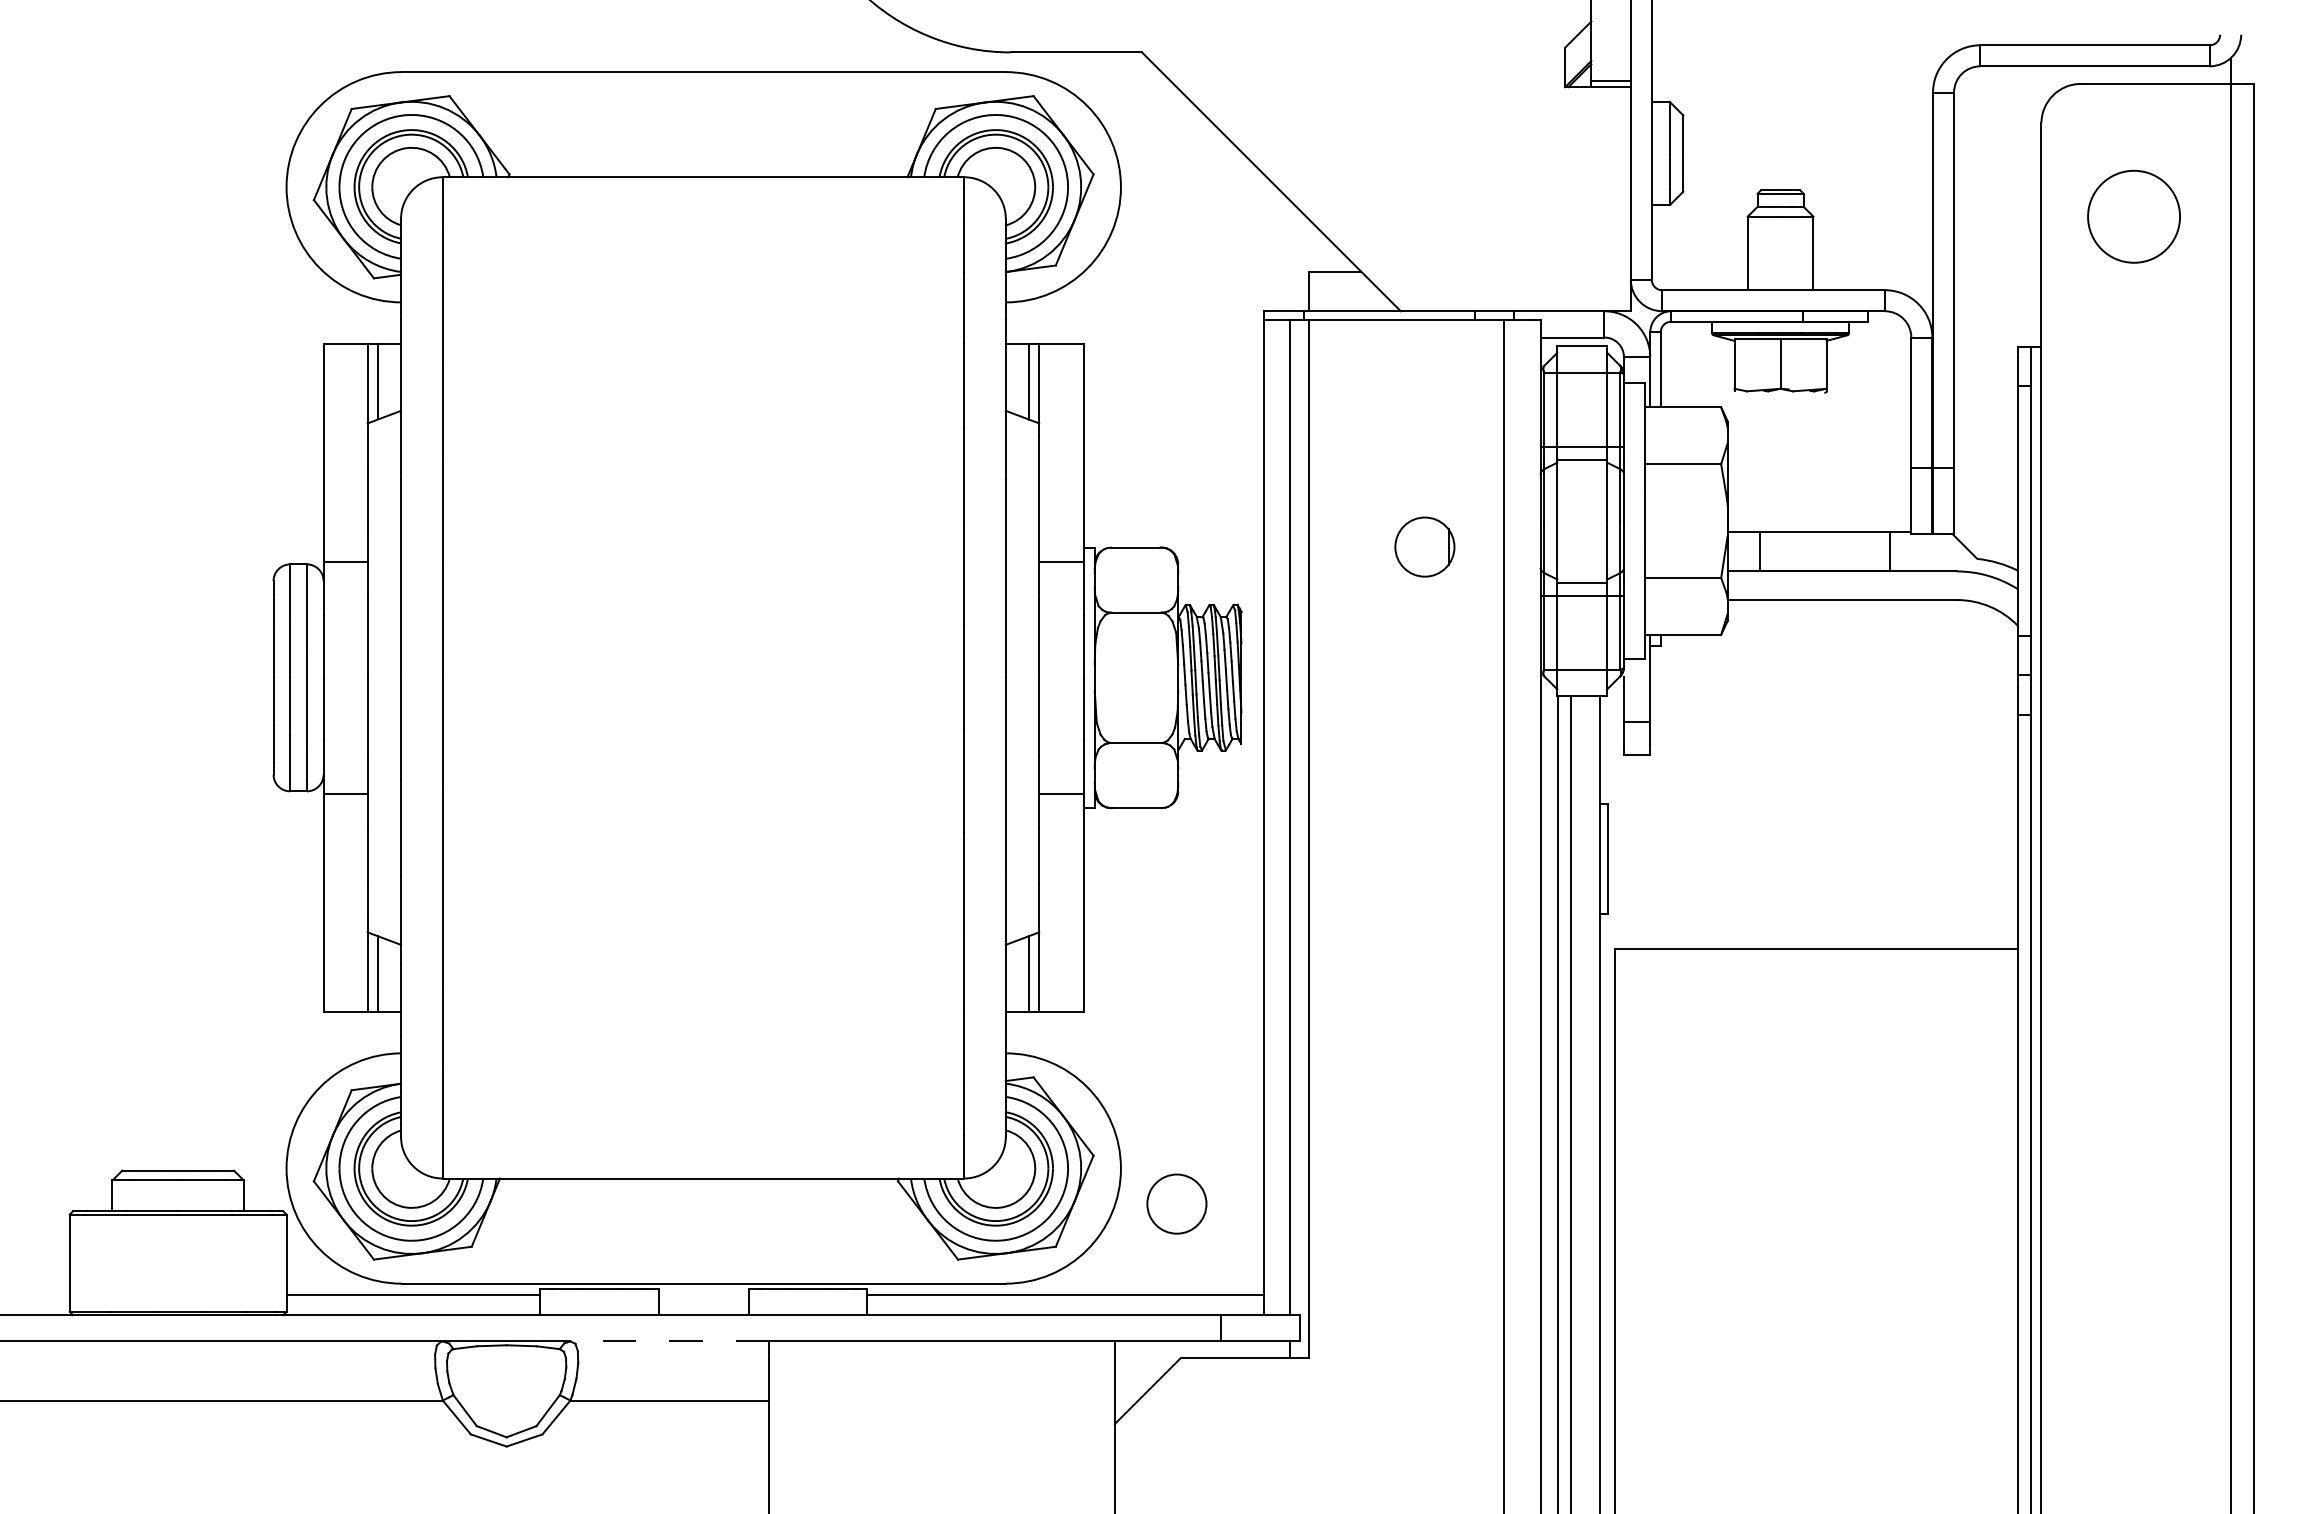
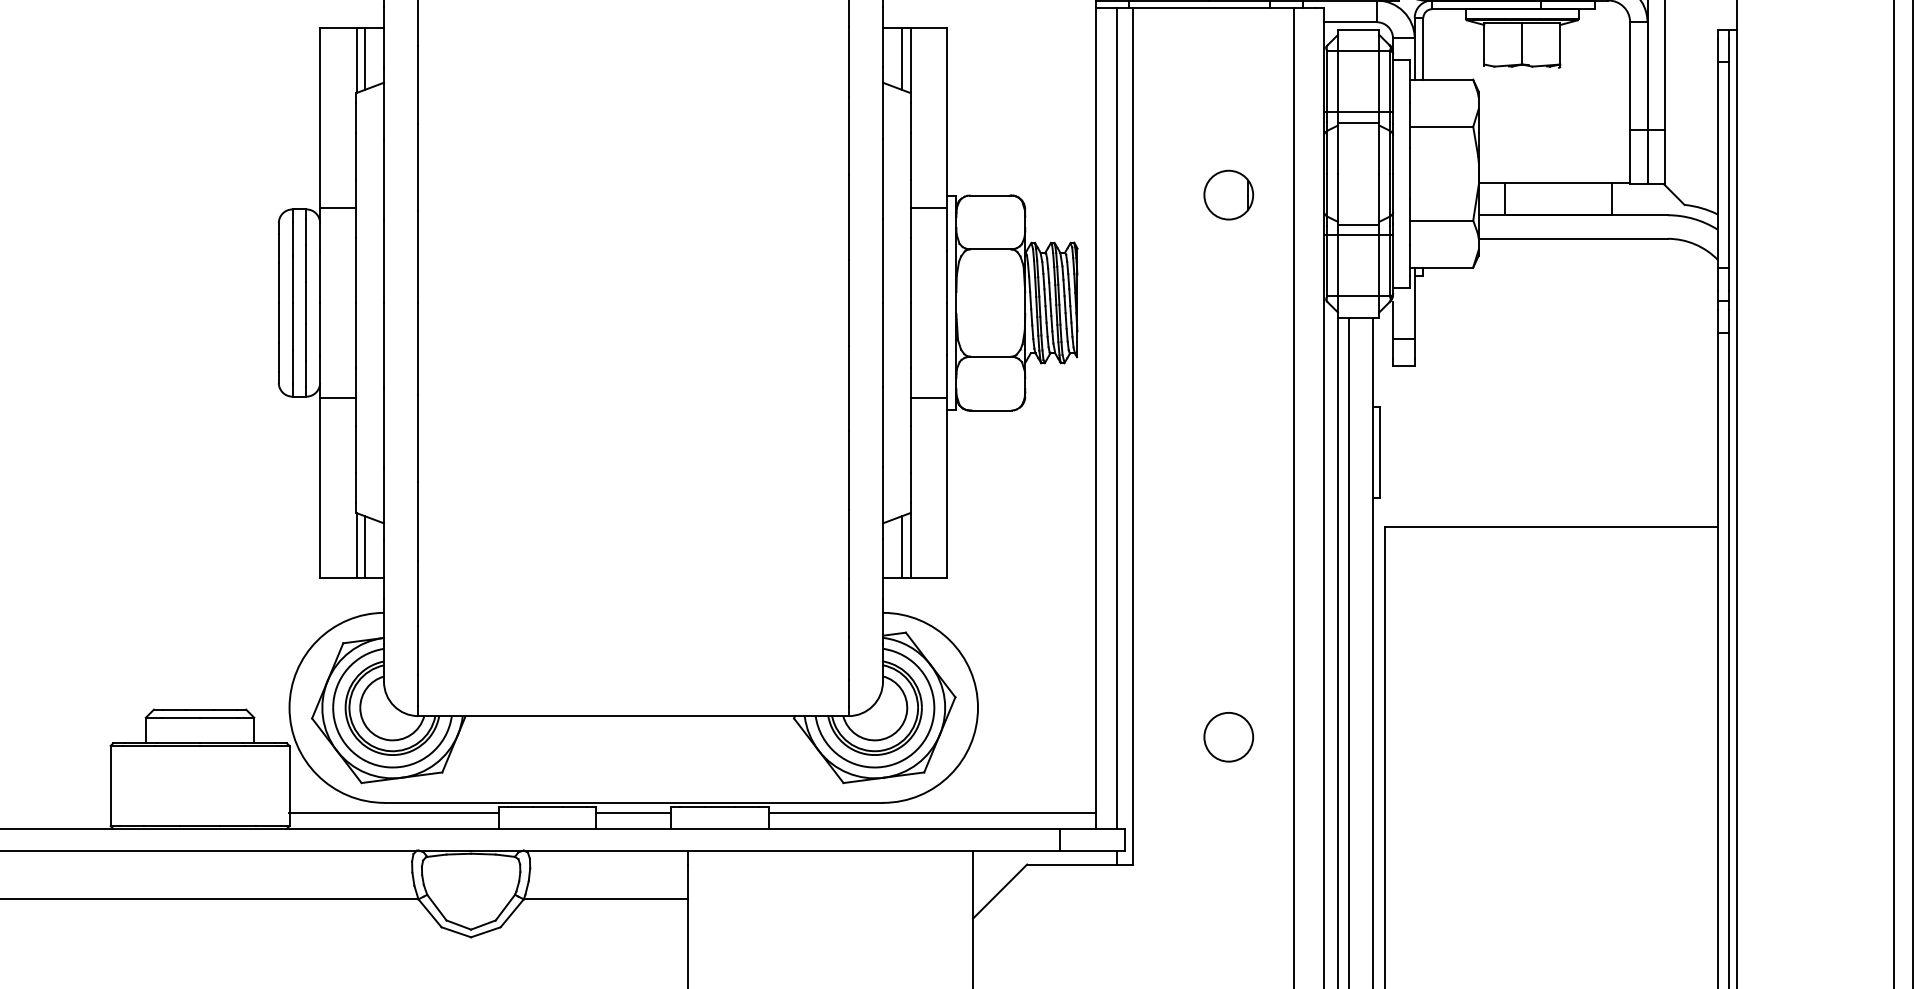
circle: (1176, 1203) -> (1228, 736), moved
line: (703, 1295) -> (633, 812), added
line: (669, 1341) -> (605, 850), dashed -> solid

